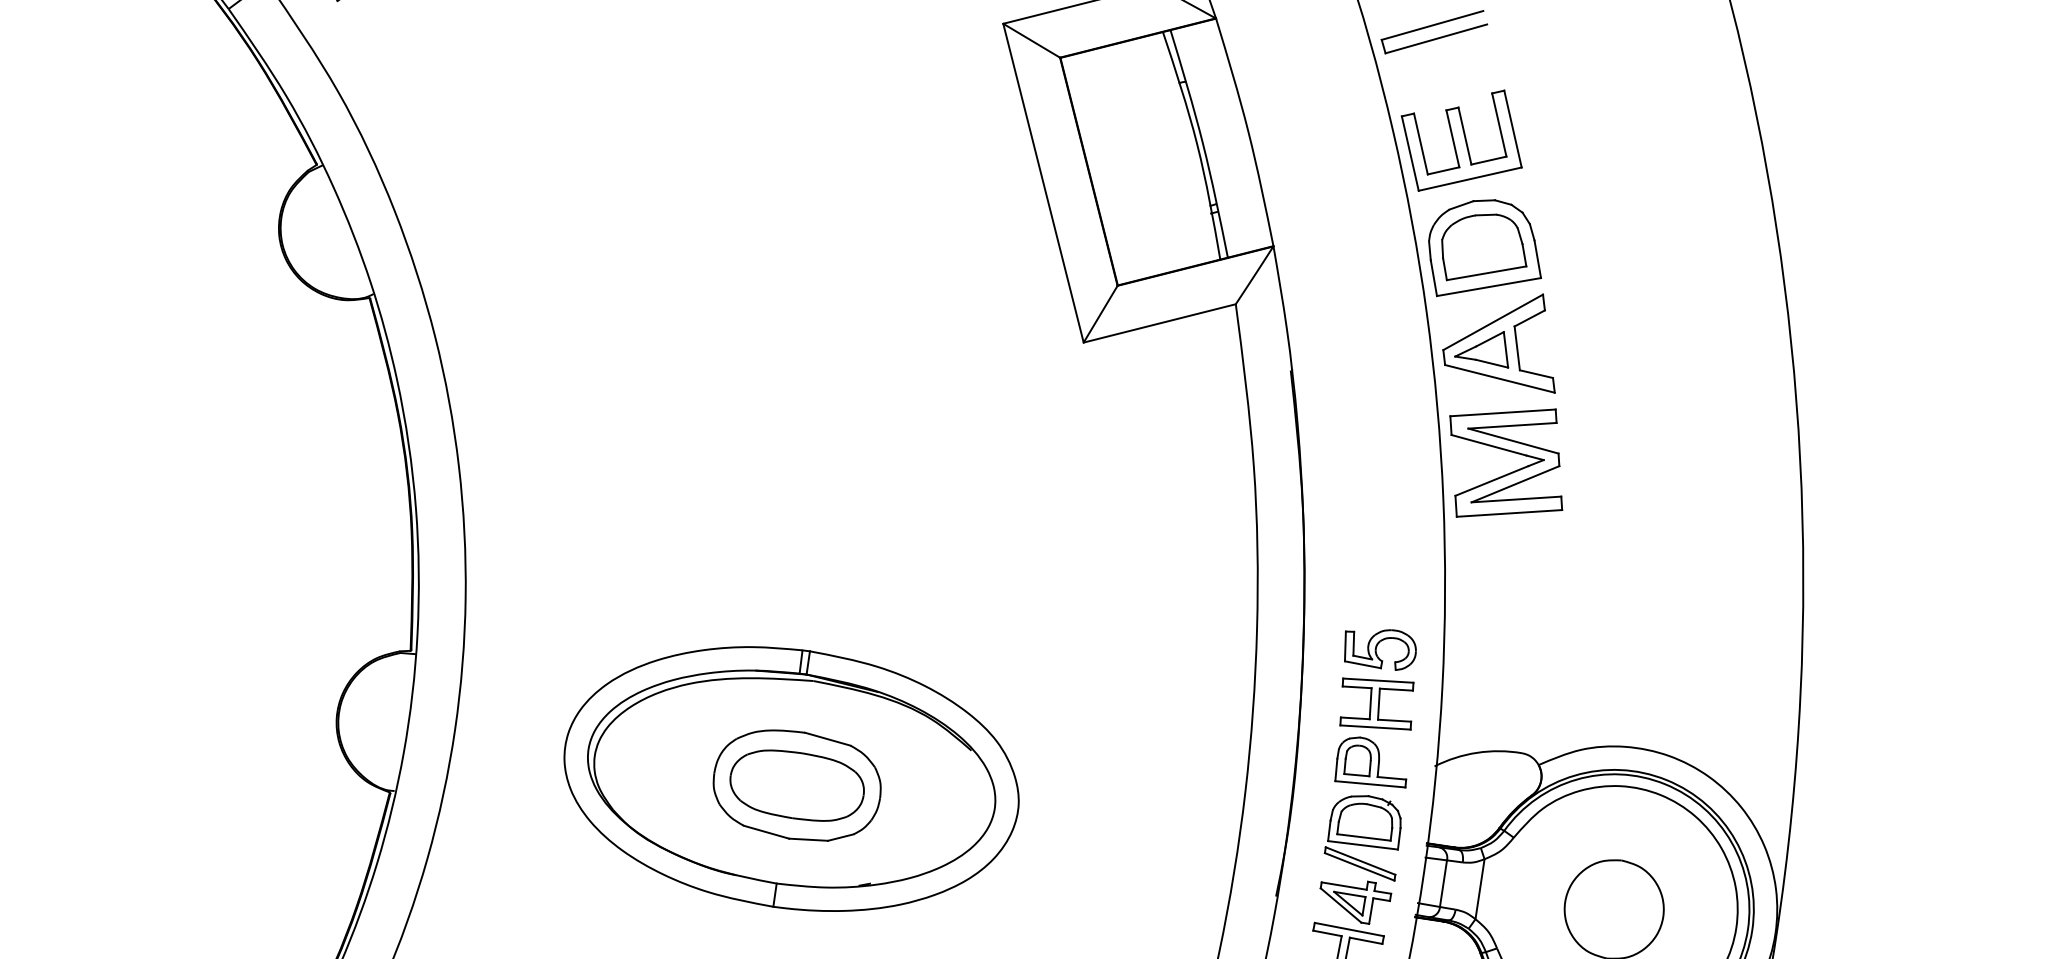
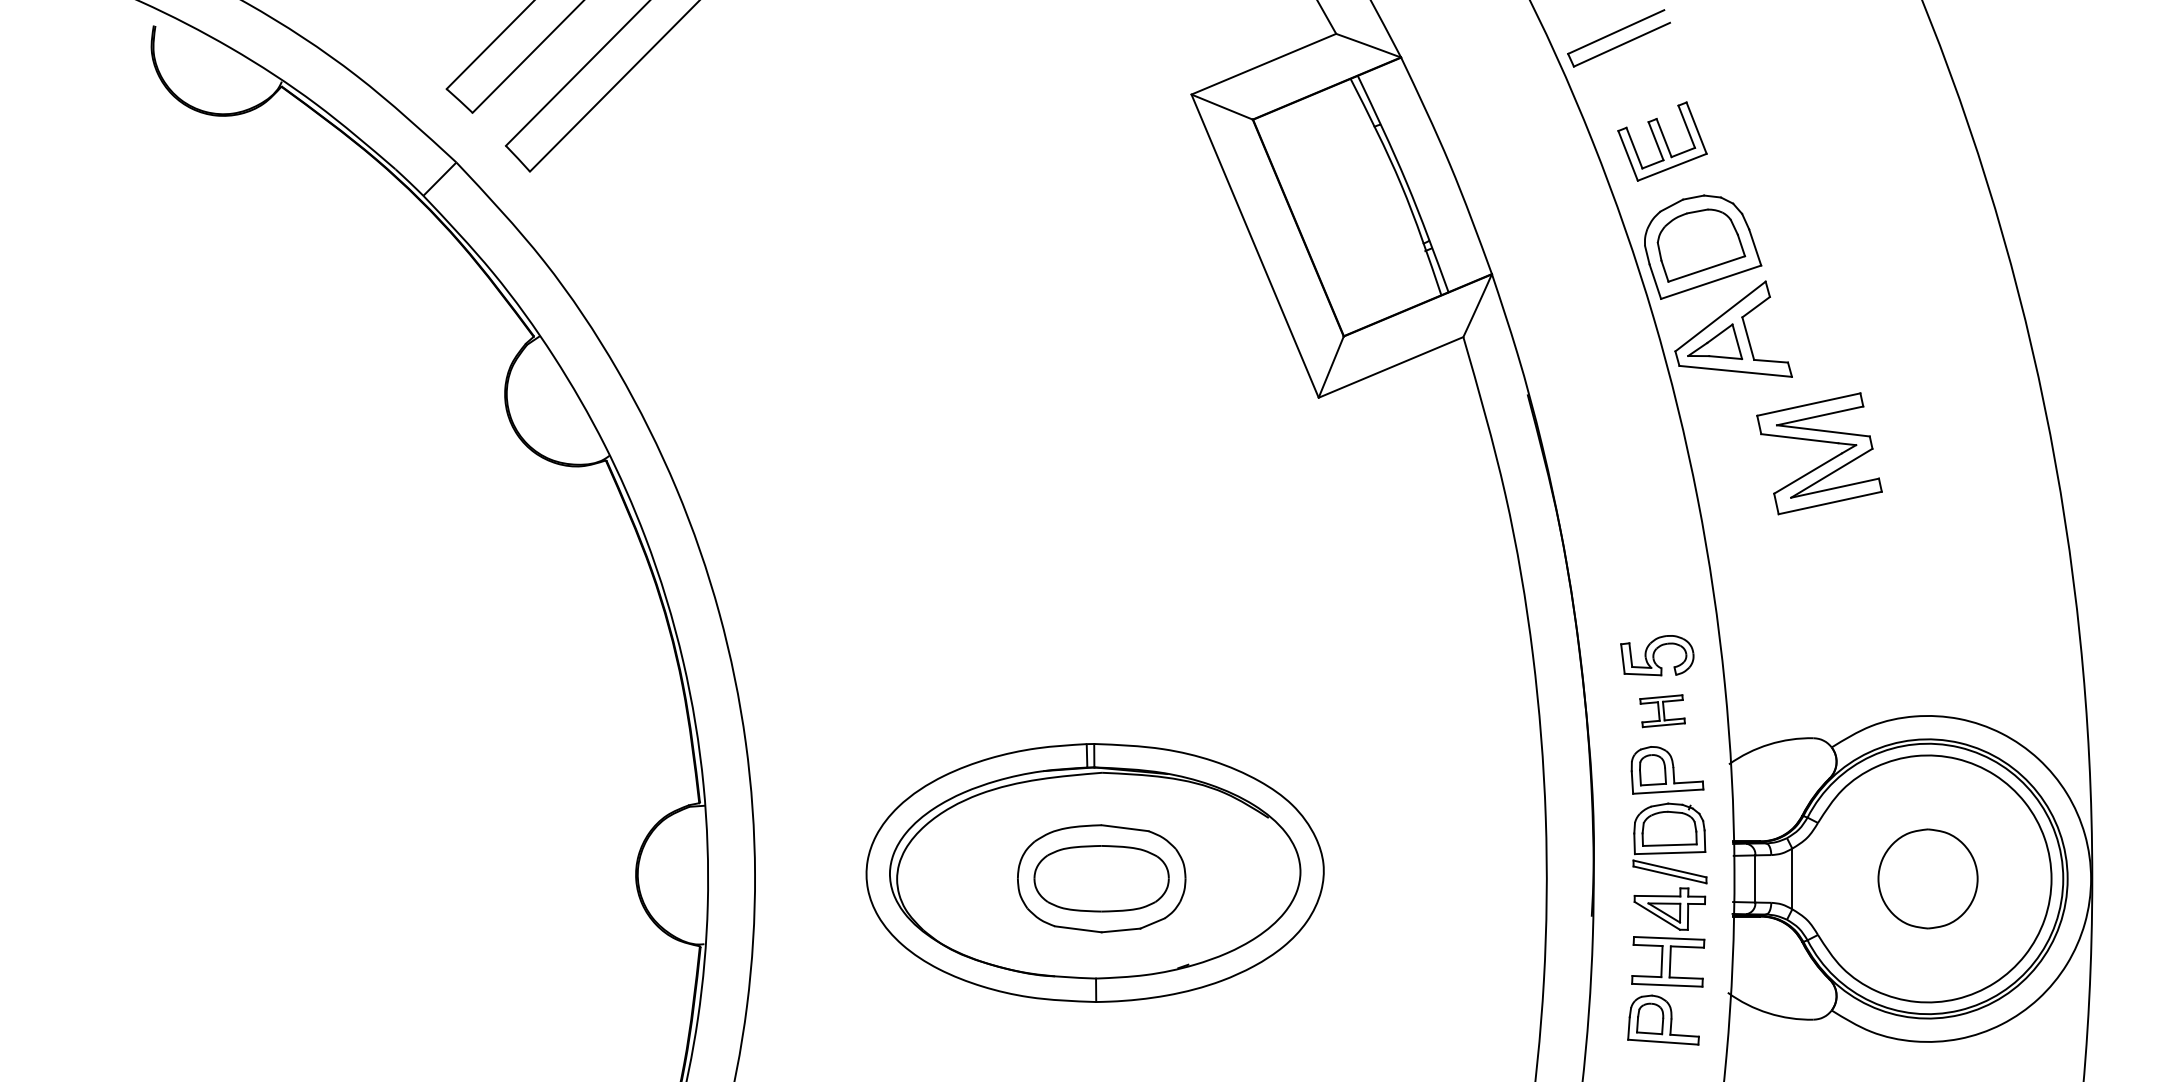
part: (1461, 140) -> (1662, 141), size x0.7
part: (1509, 472) -> (1824, 462), moved
part: (1376, 703) -> (1662, 710), size x0.6

